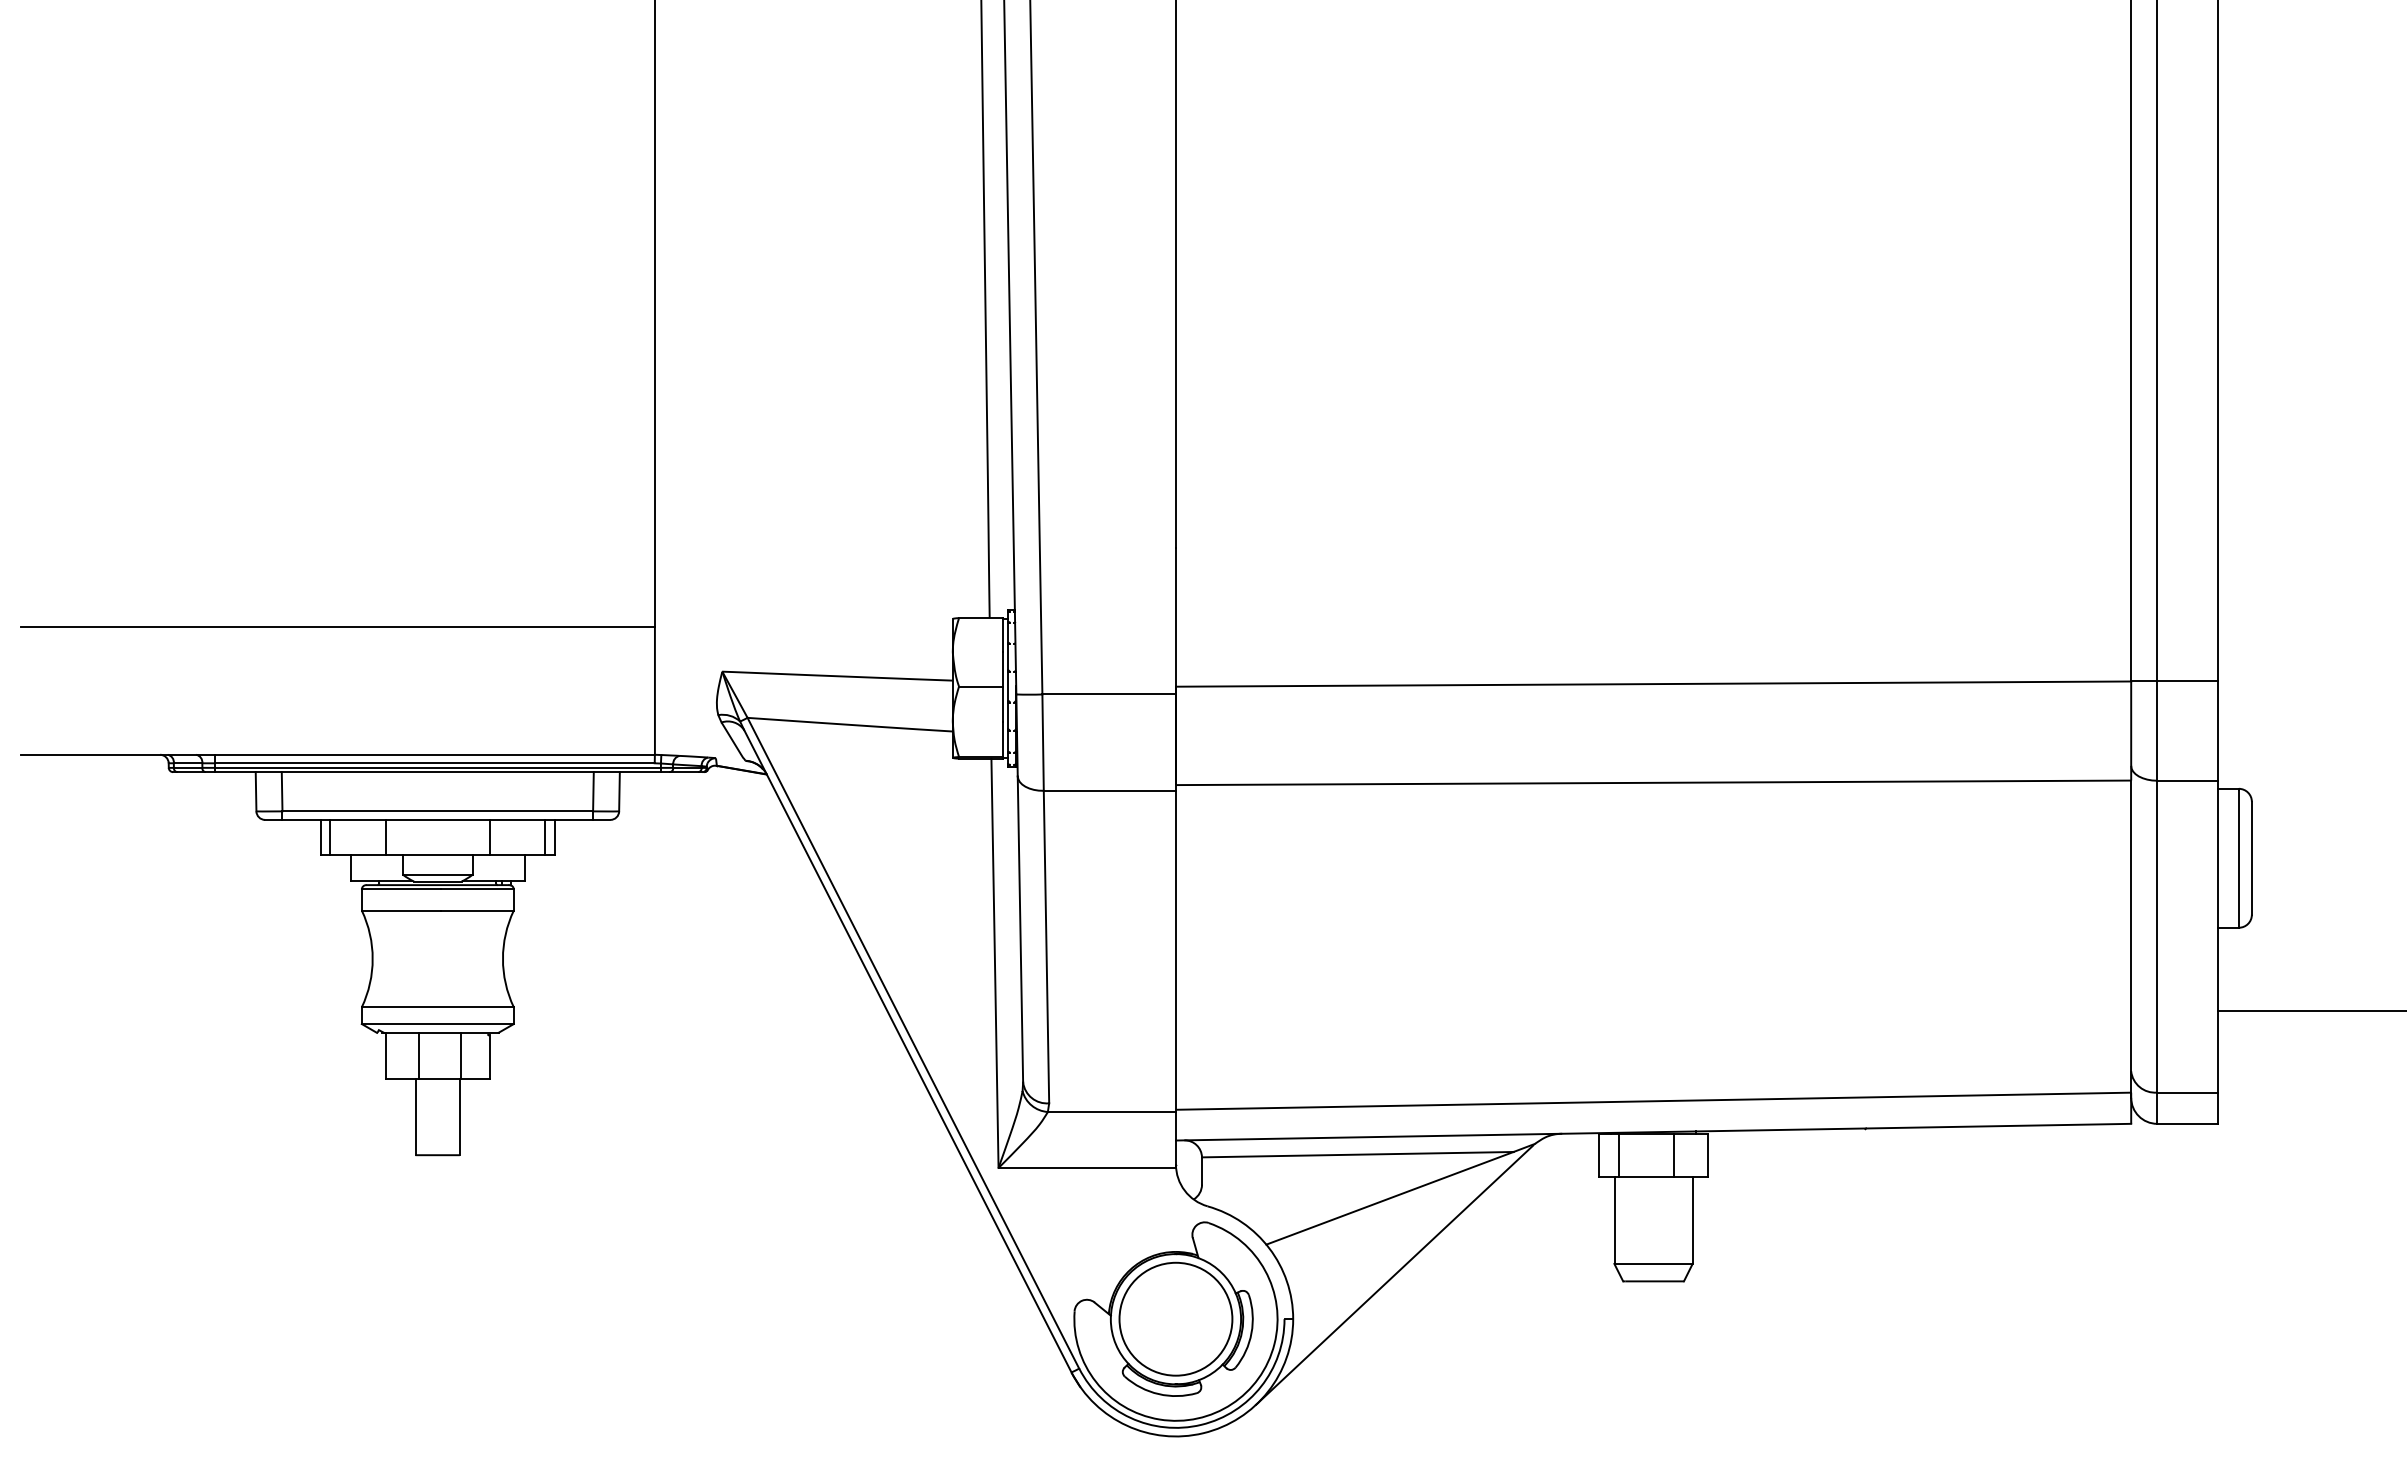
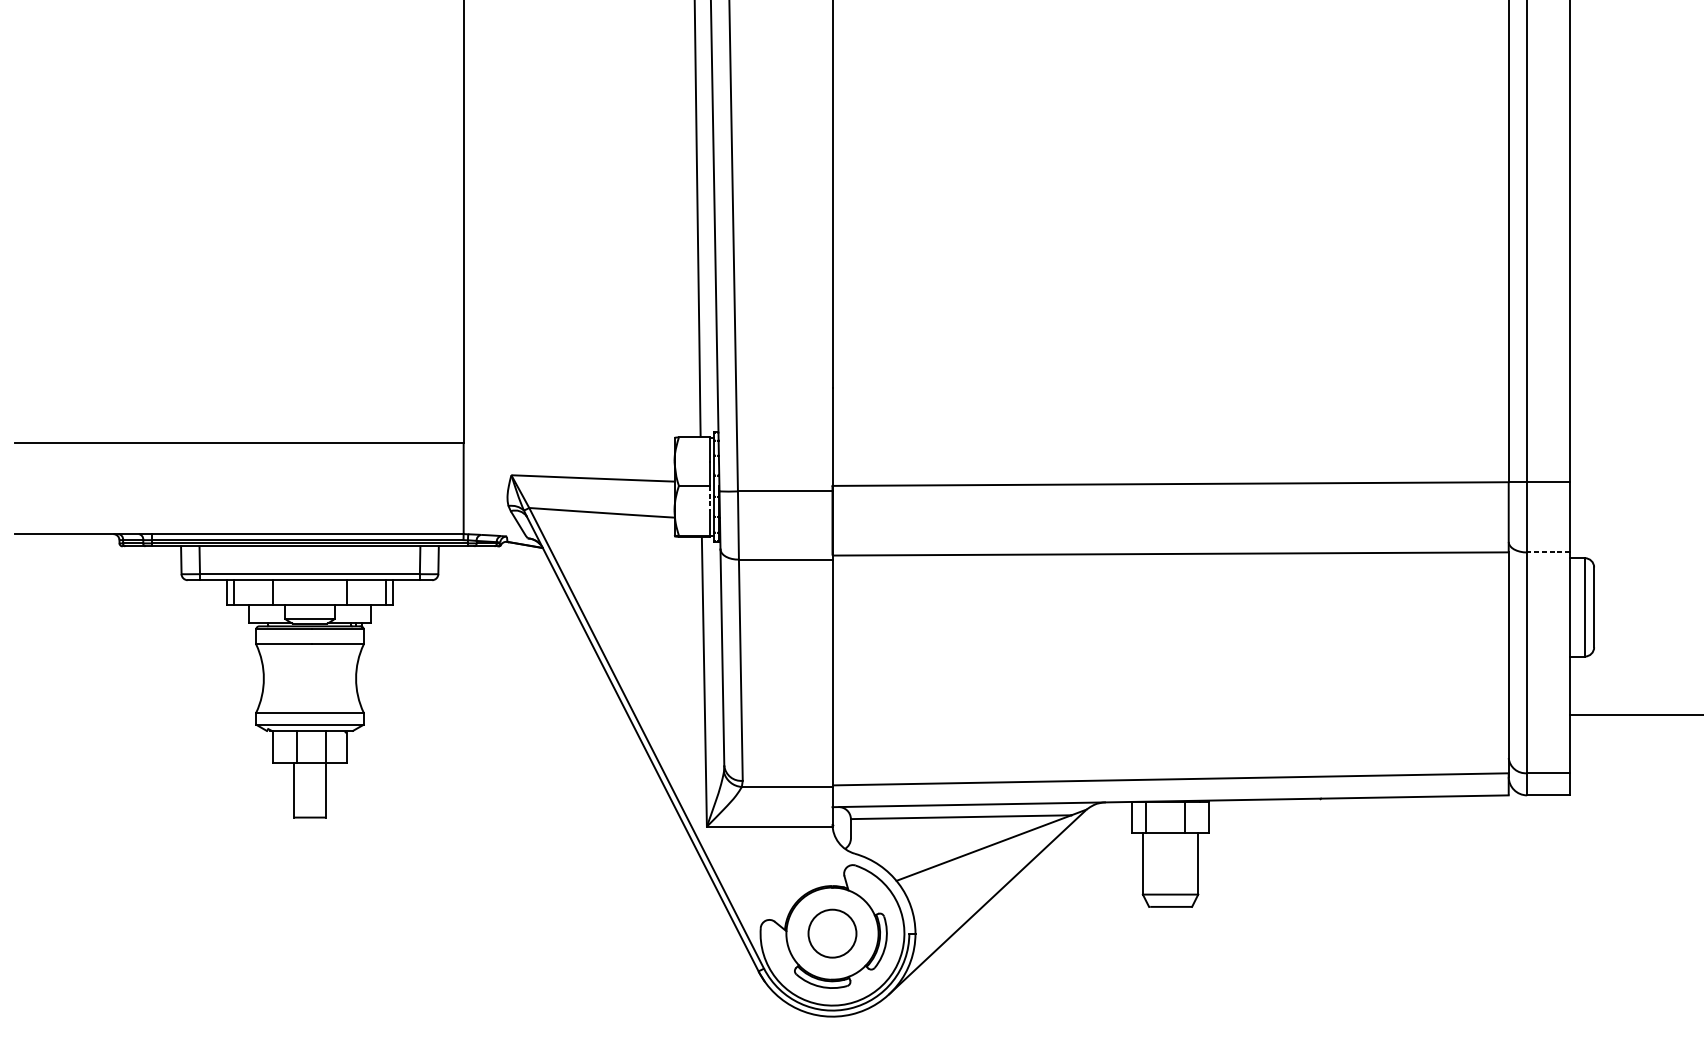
line: (1003, 704) -> (710, 498), solid -> dashed
line: (2187, 780) -> (1548, 552), solid -> dashed
circle: (1175, 1318) -> (832, 933), size x0.6

